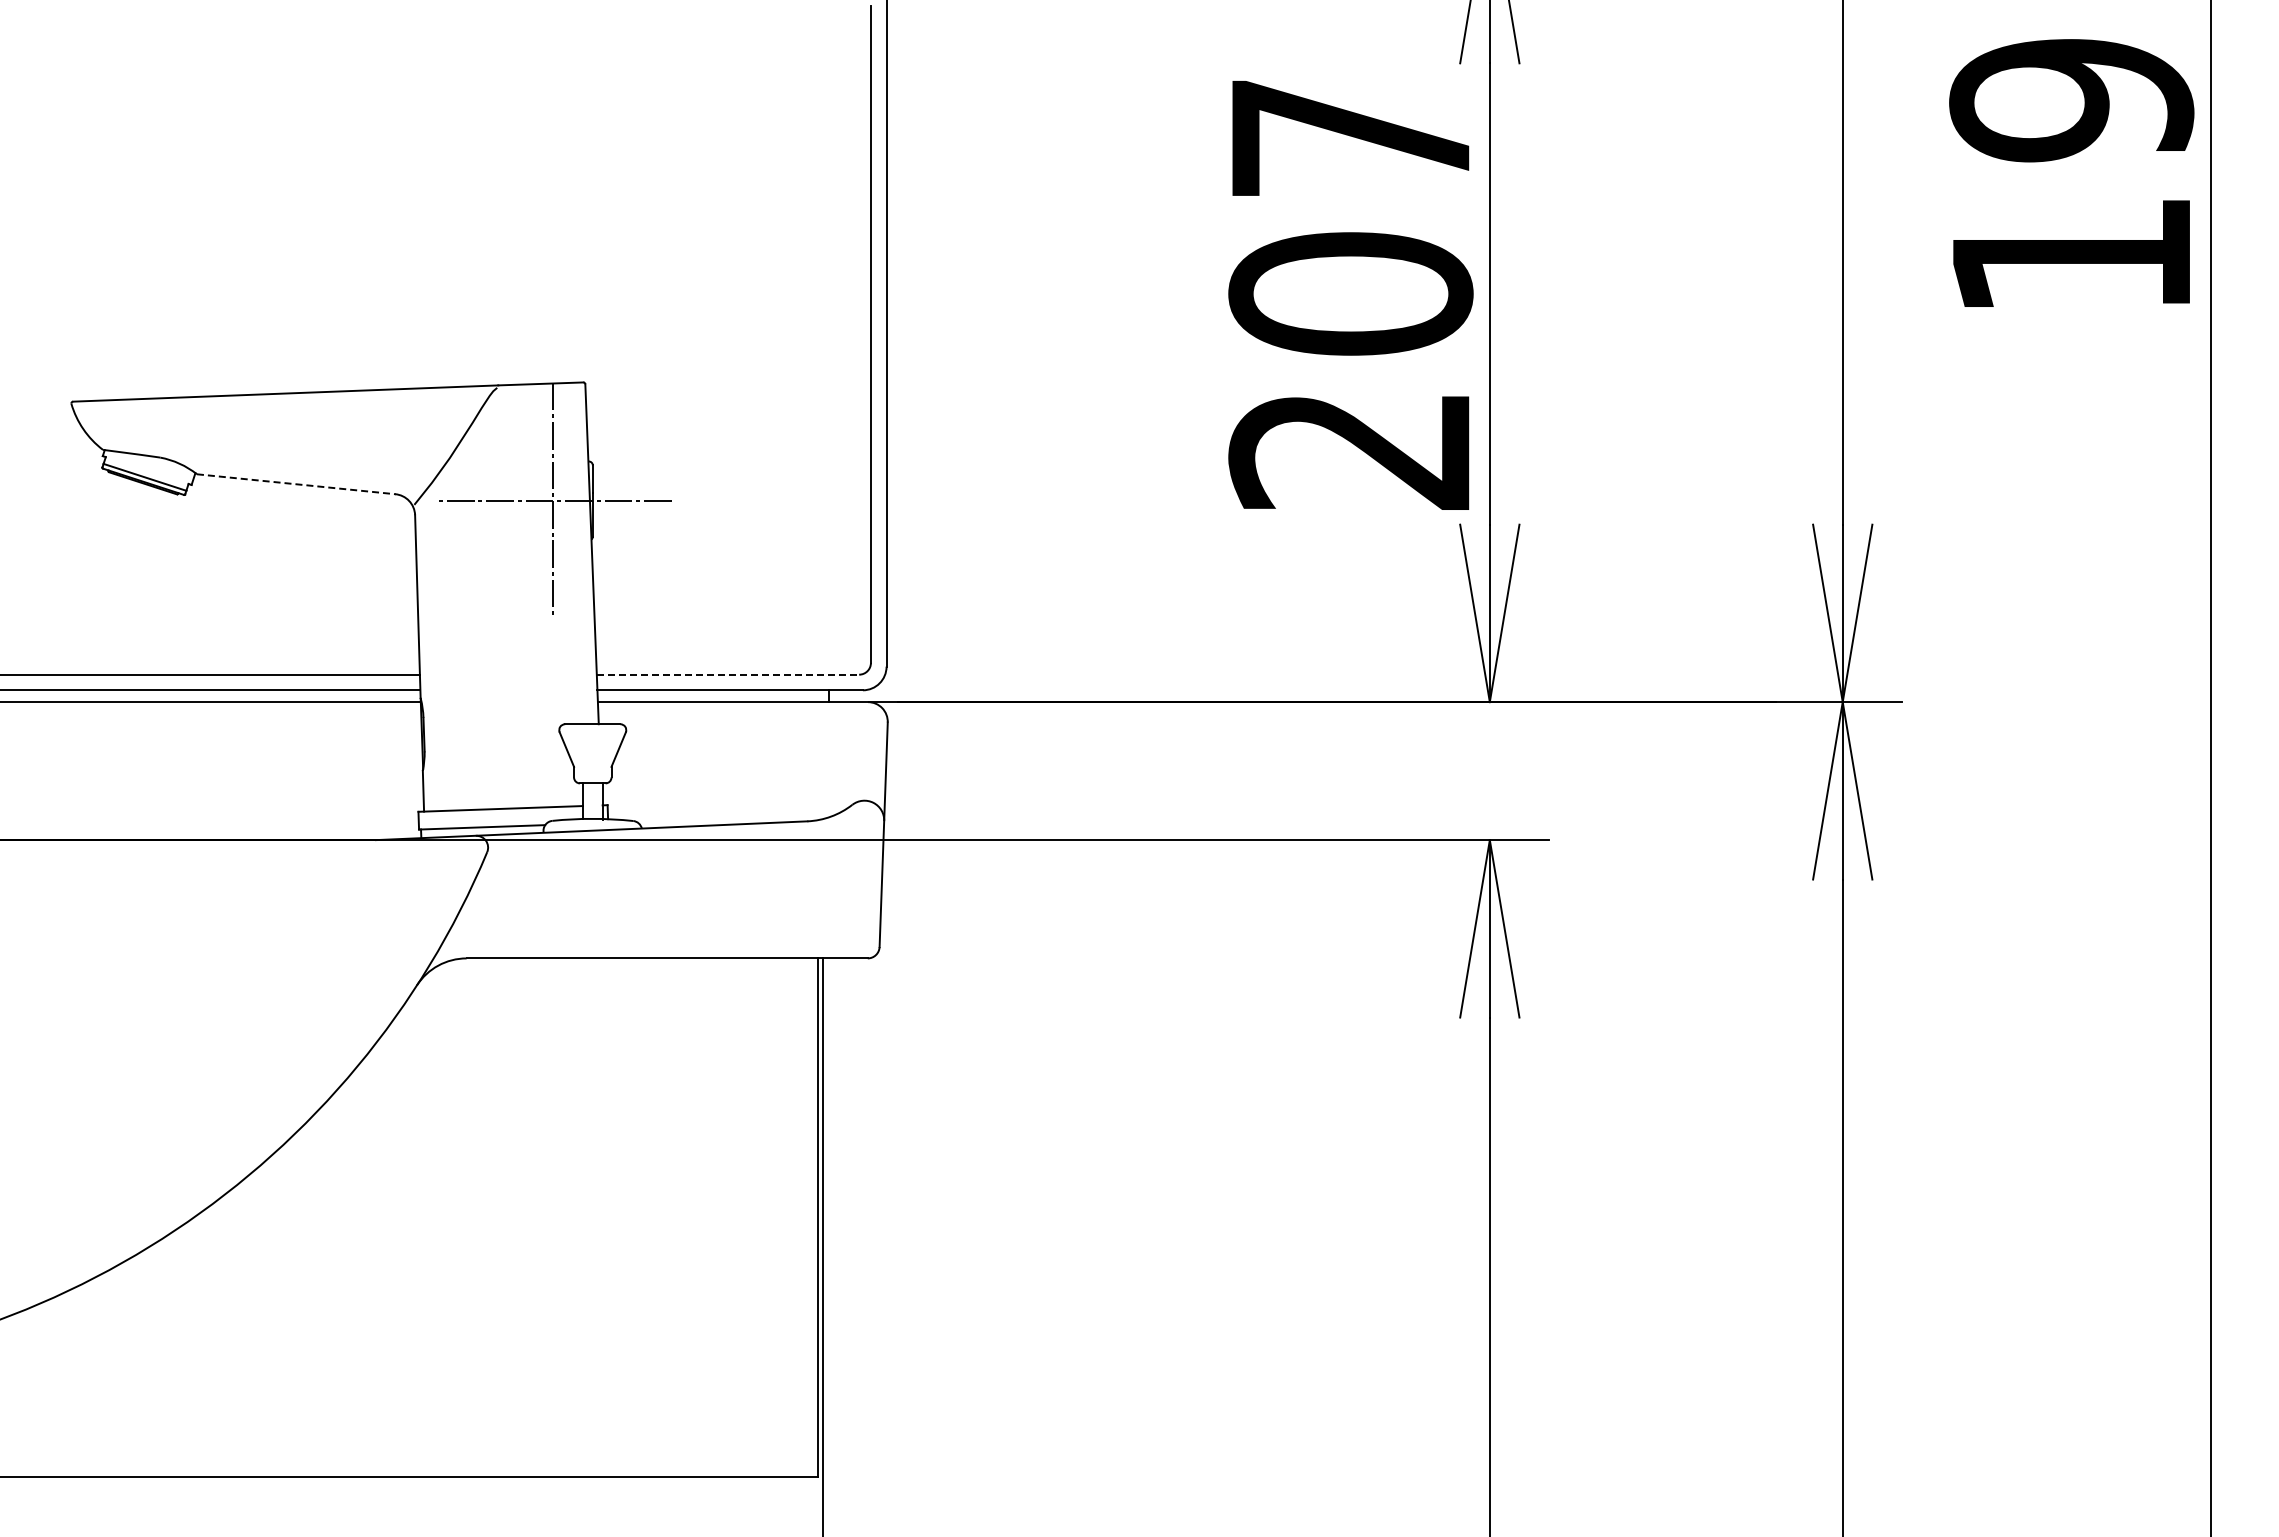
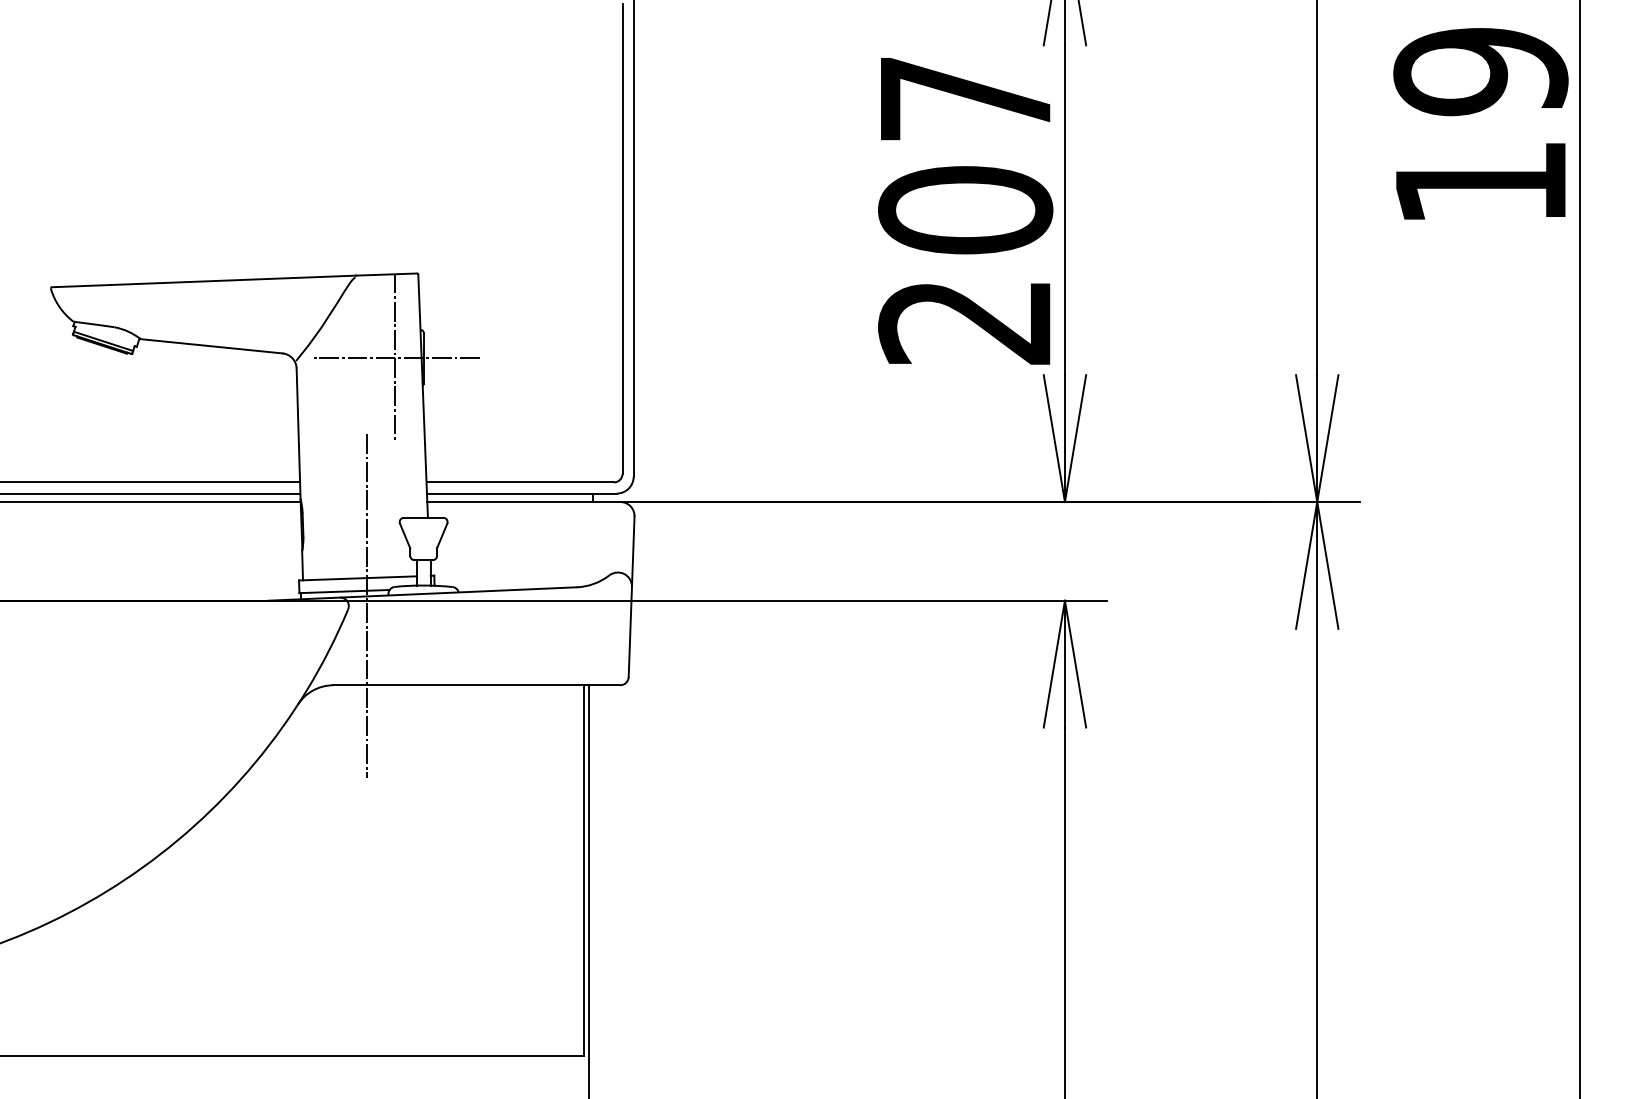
line: (296, 484) -> (211, 346), dashed -> solid
line: (728, 674) -> (520, 482), dashed -> solid
line: (513, 847) -> (366, 605), added

